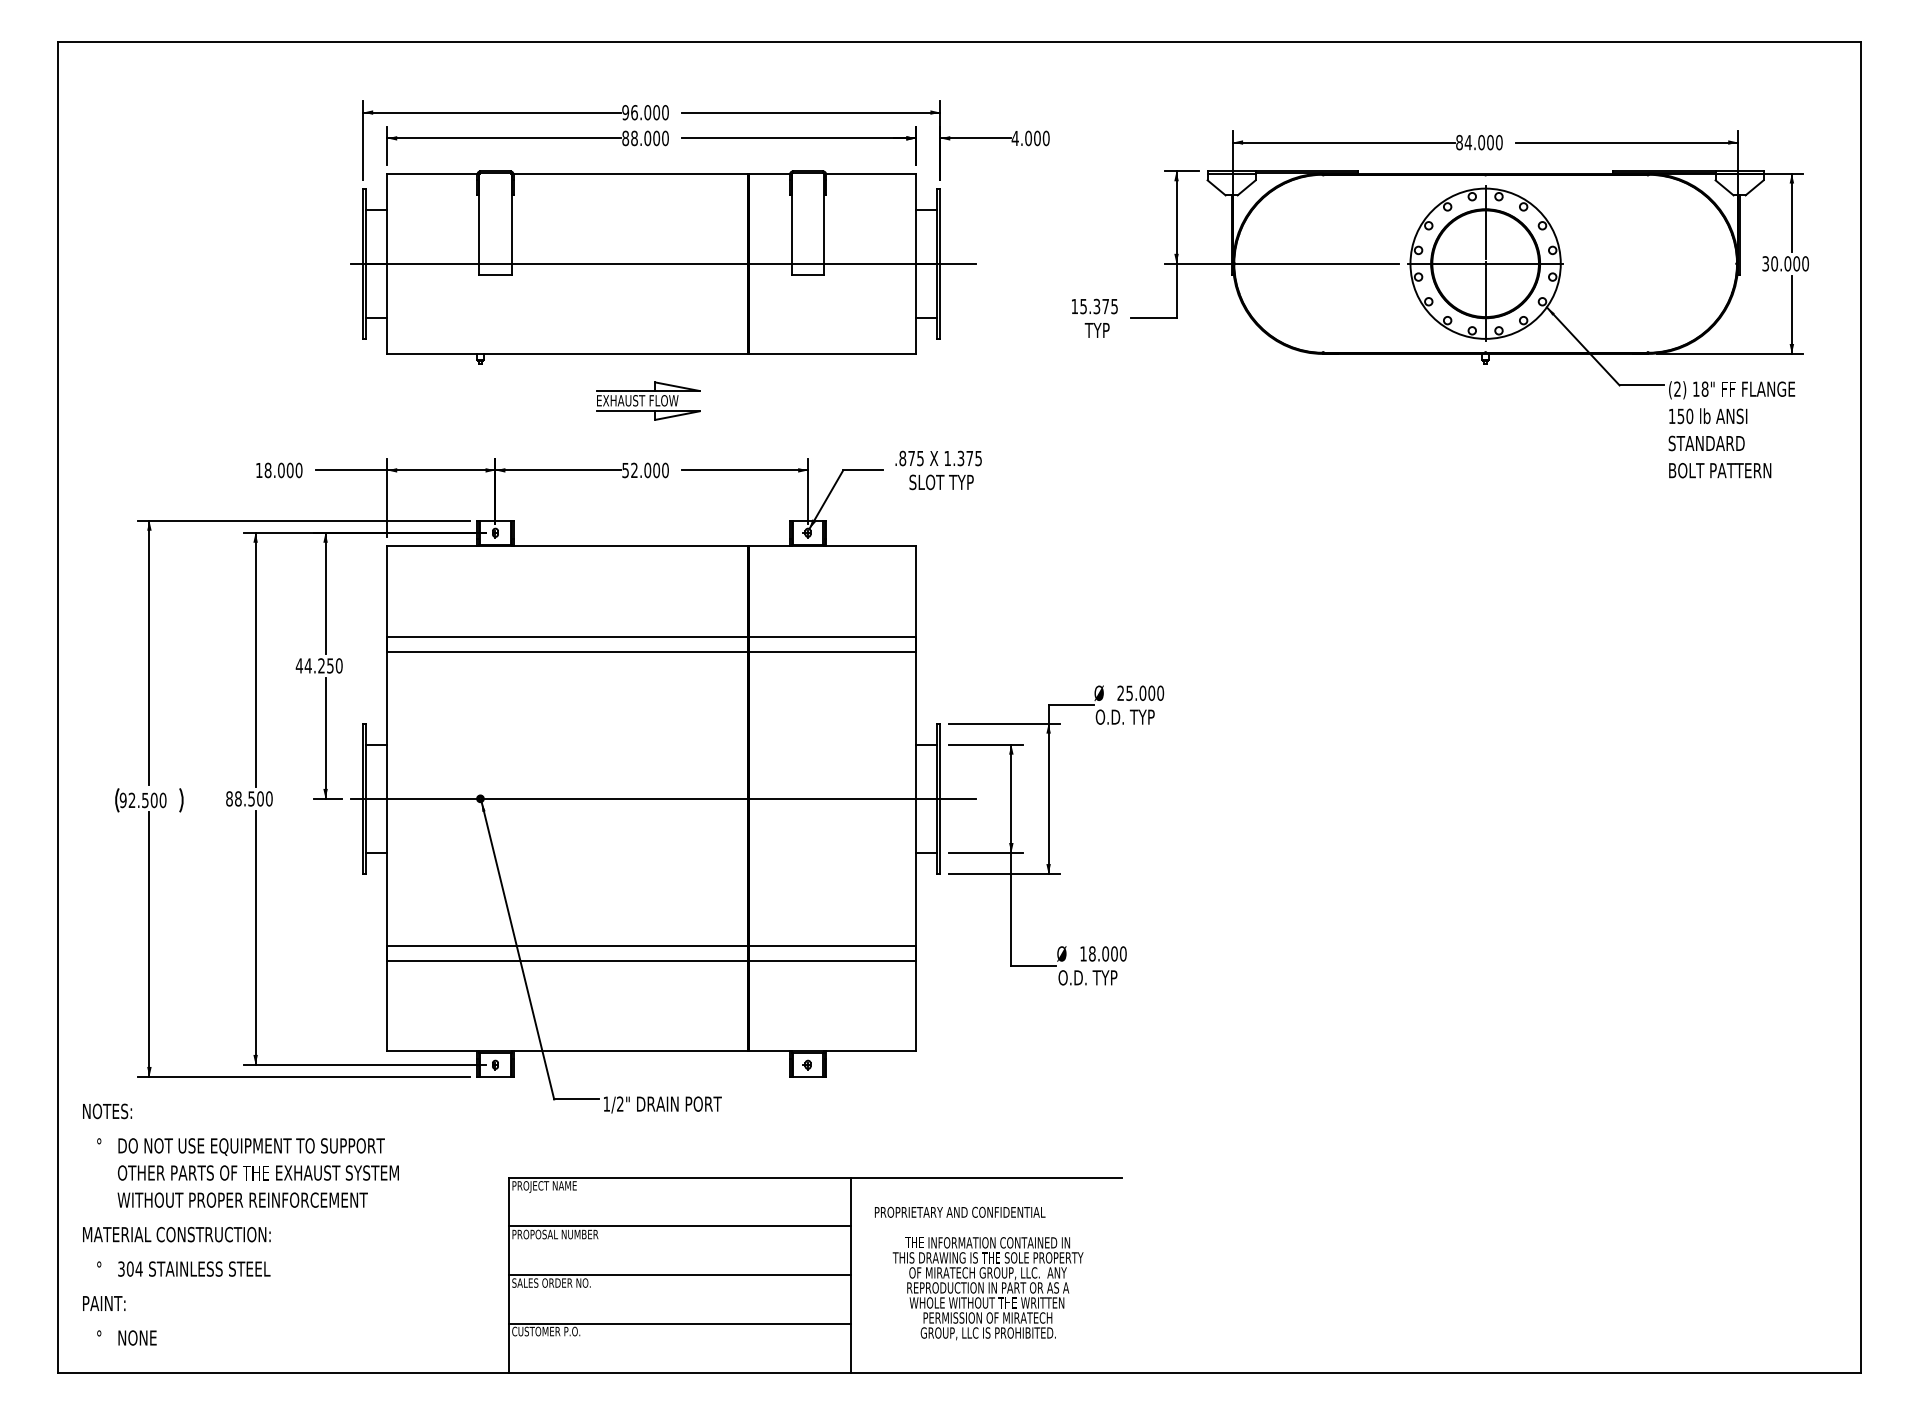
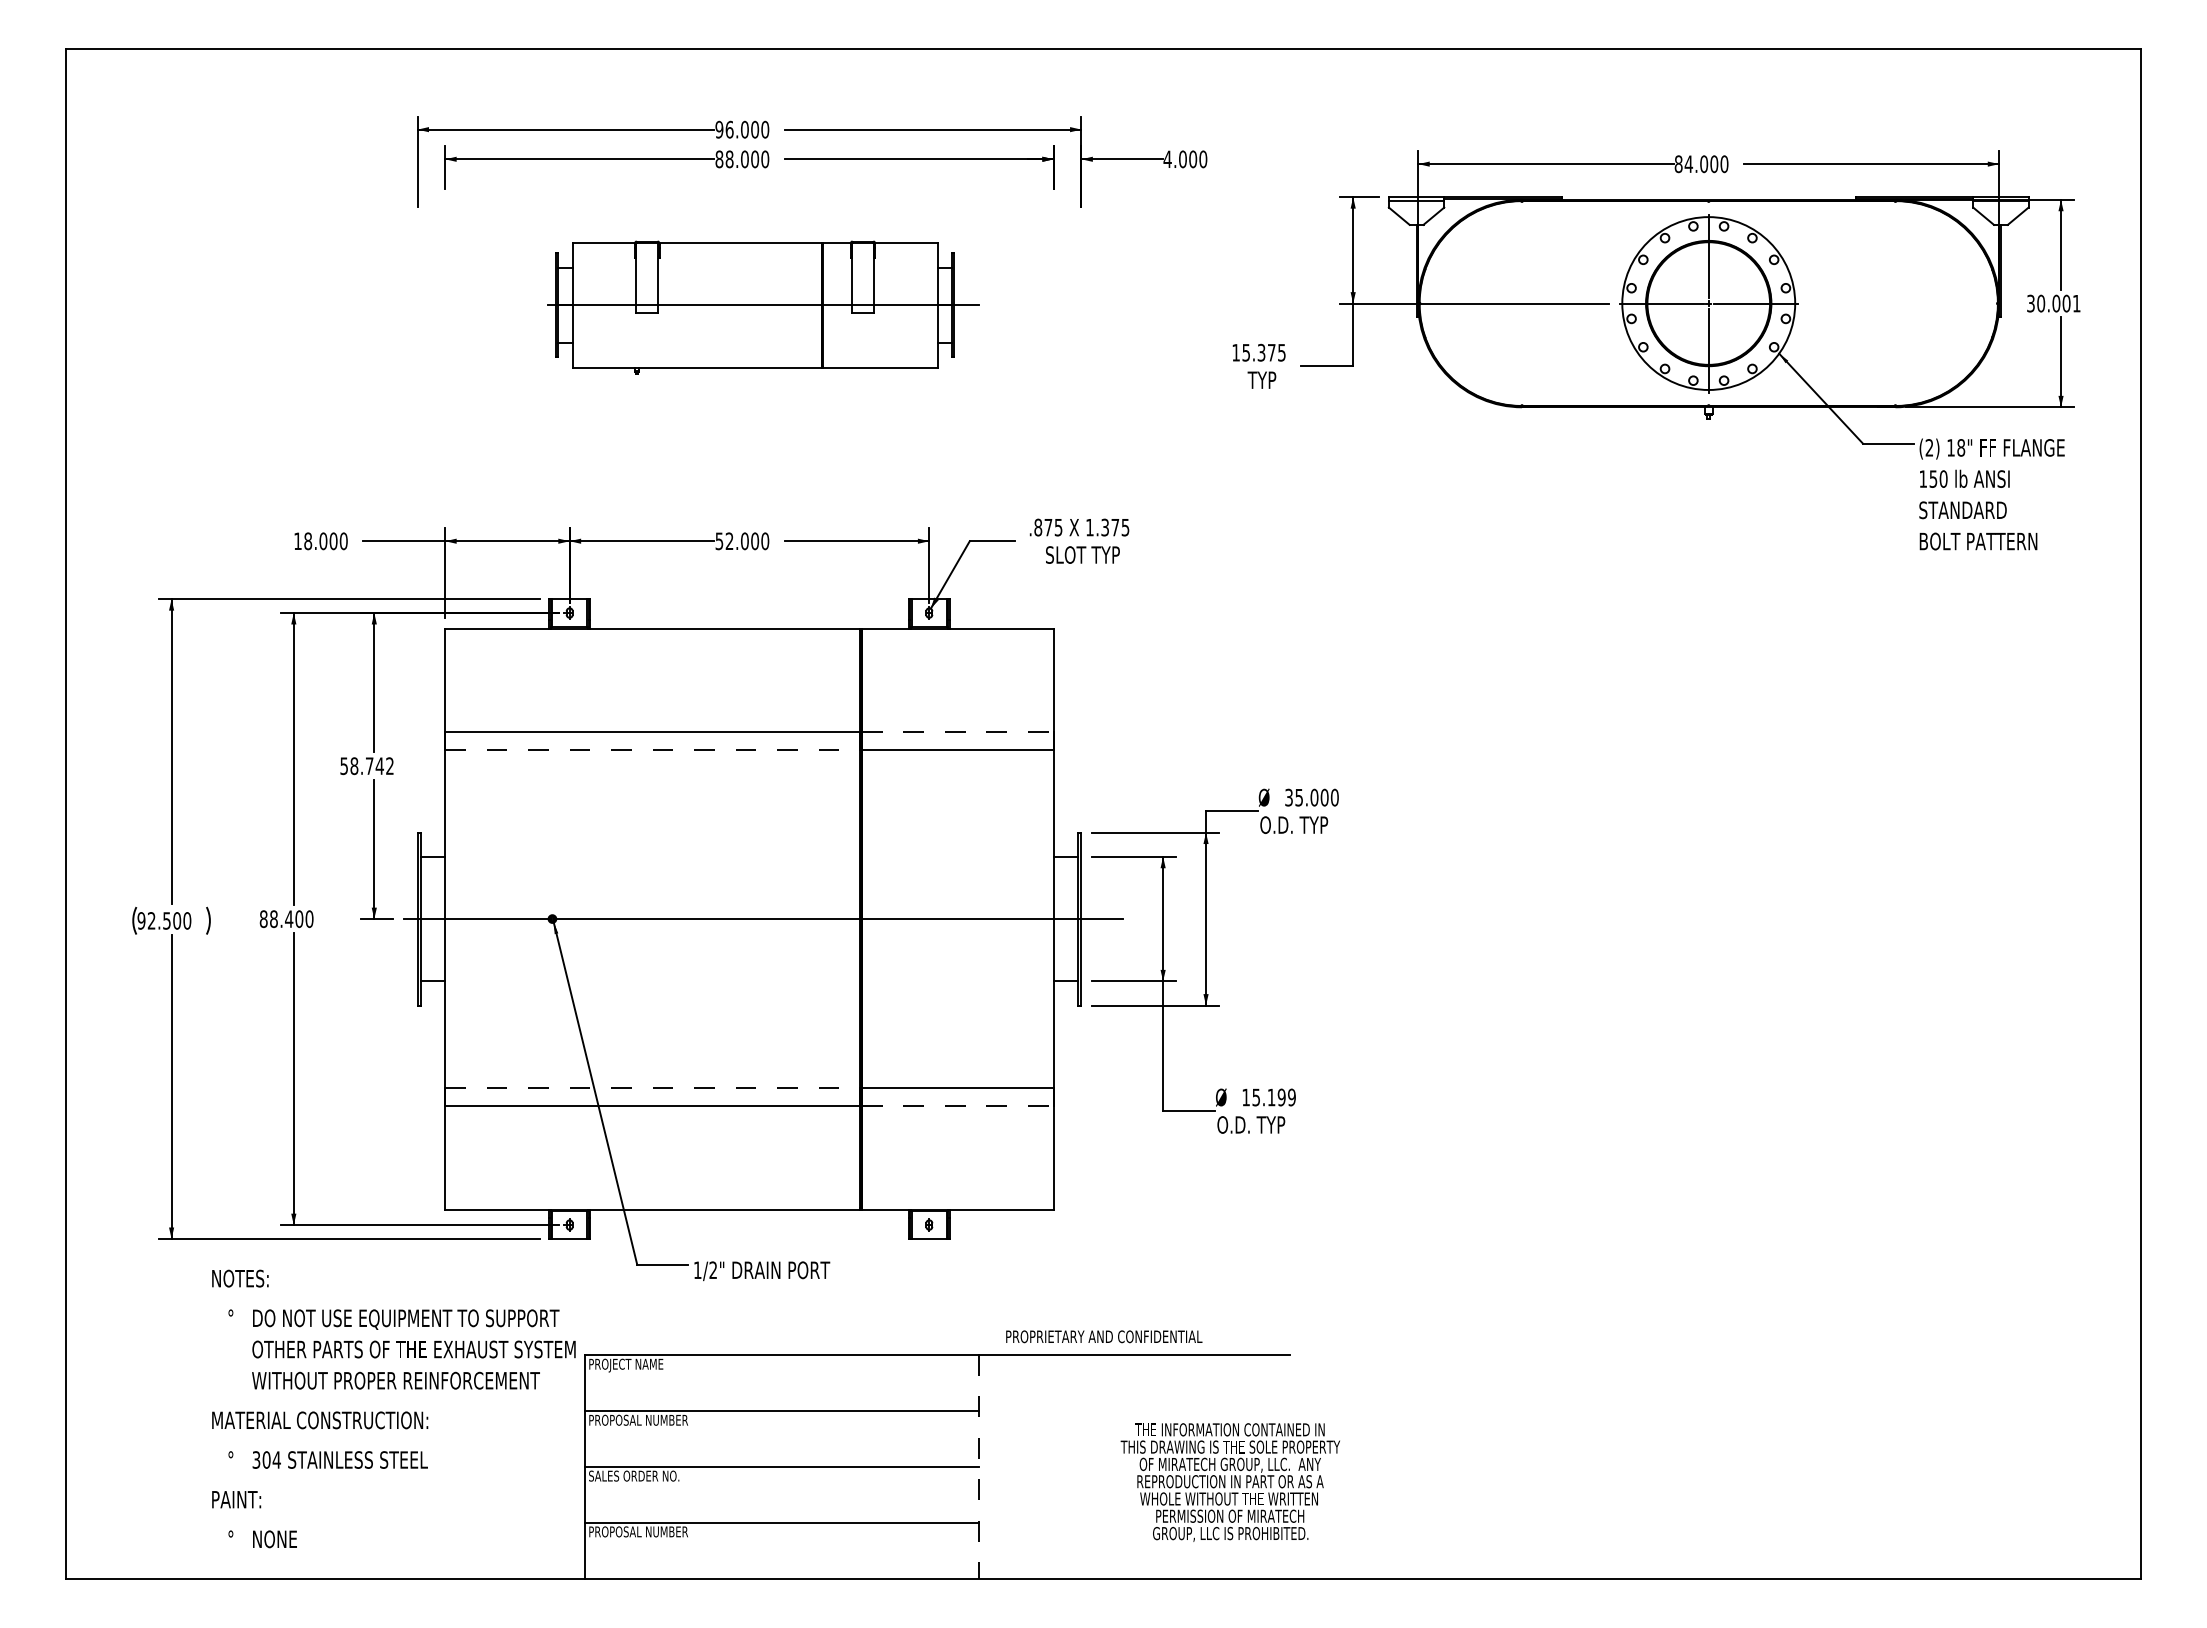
text: (1805, 263) -> (2076, 303), 30.000 -> 30.001
part: (663, 267) -> (763, 307), size x0.6
part: (648, 401) -> (745, 461), removed
line: (832, 636) -> (957, 732), solid -> dashed
line: (568, 651) -> (653, 749), solid -> dashed
text: (318, 666) -> (366, 766), 44.250 -> 58.742
text: (1120, 693) -> (1288, 797), 25.000 -> 35.000
text: (251, 799) -> (289, 919), 88.500 -> 88.400
line: (568, 946) -> (653, 1088), solid -> dashed
text: (1107, 953) -> (1273, 1097), 18.000 -> 15.199
line: (832, 960) -> (957, 1105), solid -> dashed
text: (960, 1212) -> (1104, 1336), moved
text: (240, 1224) -> (393, 1408), moved
line: (851, 1275) -> (979, 1467), solid -> dashed
text: (987, 1288) -> (1229, 1482), moved
text: (555, 1331) -> (638, 1531), CUSTOMER P.O. -> PROPOSAL NUMBER

